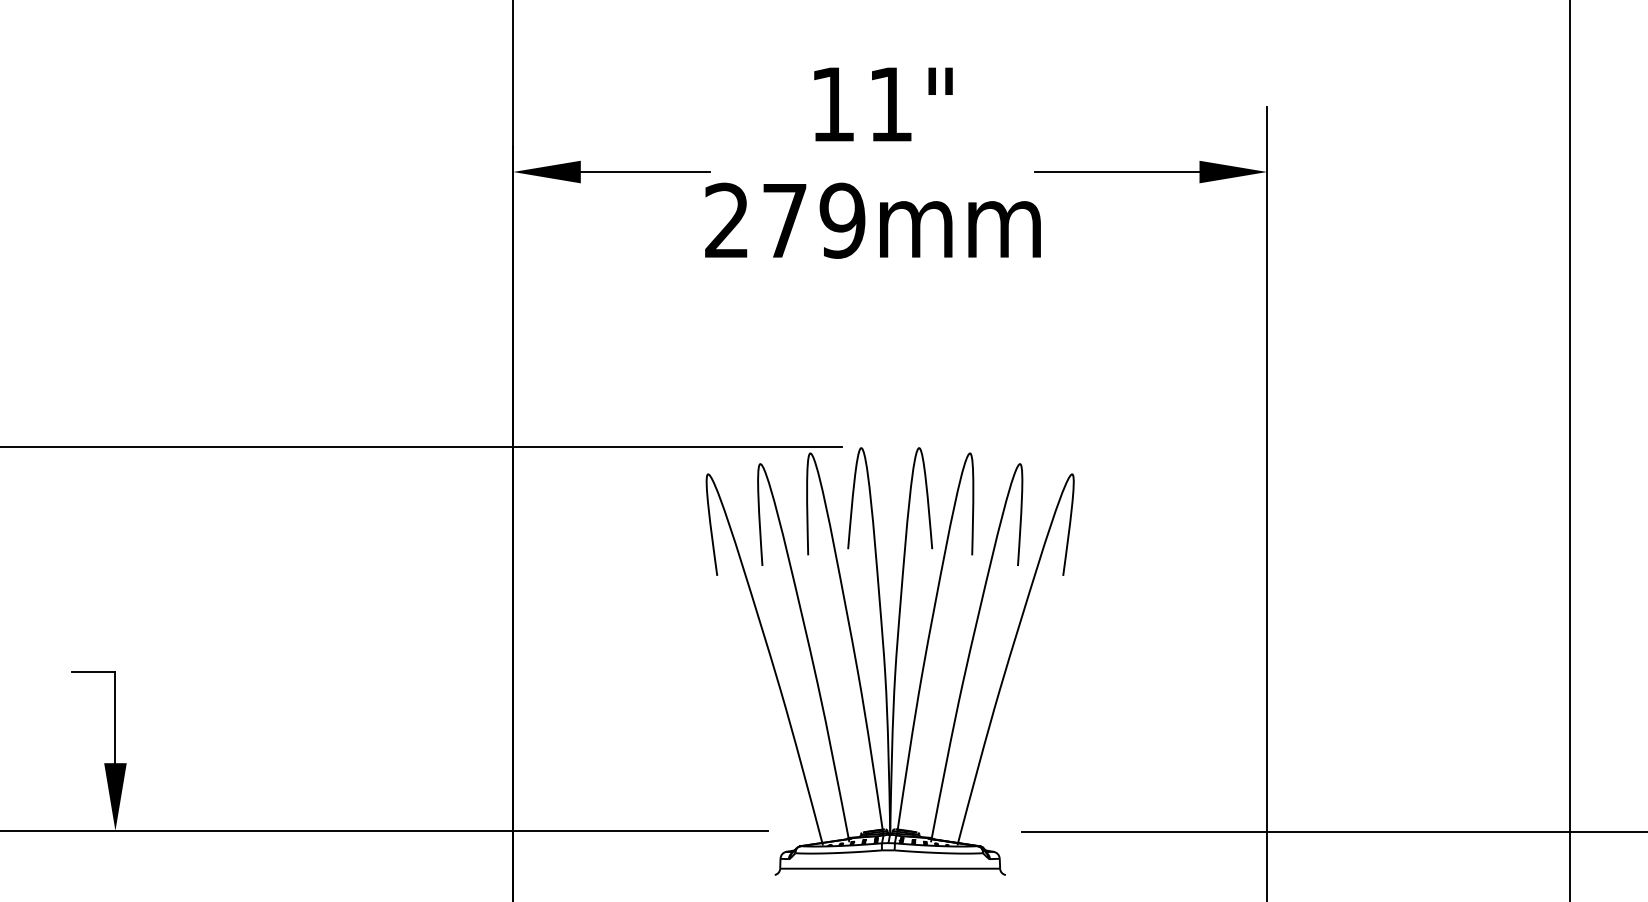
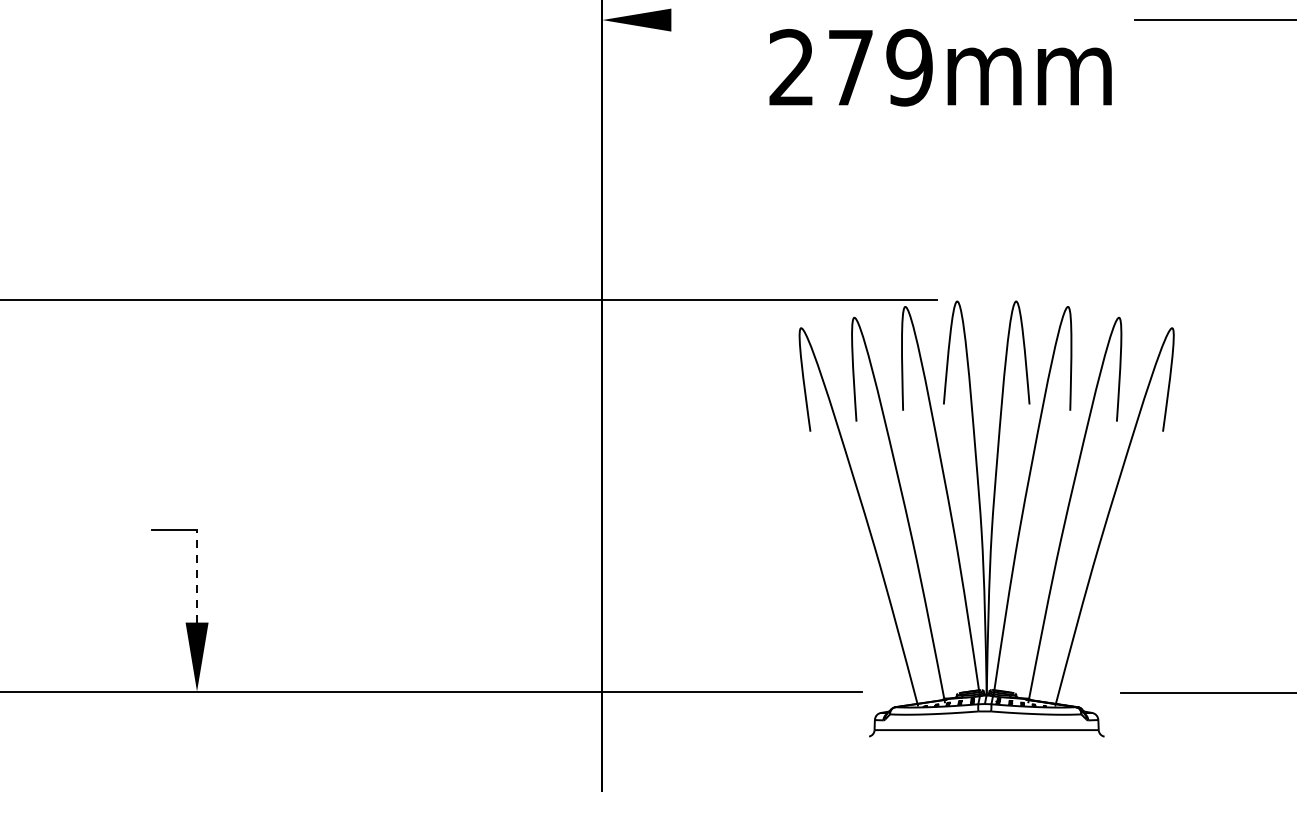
line: (645, 172) -> (737, 20), removed
text: (872, 220) -> (940, 67), moved
line: (115, 717) -> (197, 576), solid -> dashed

